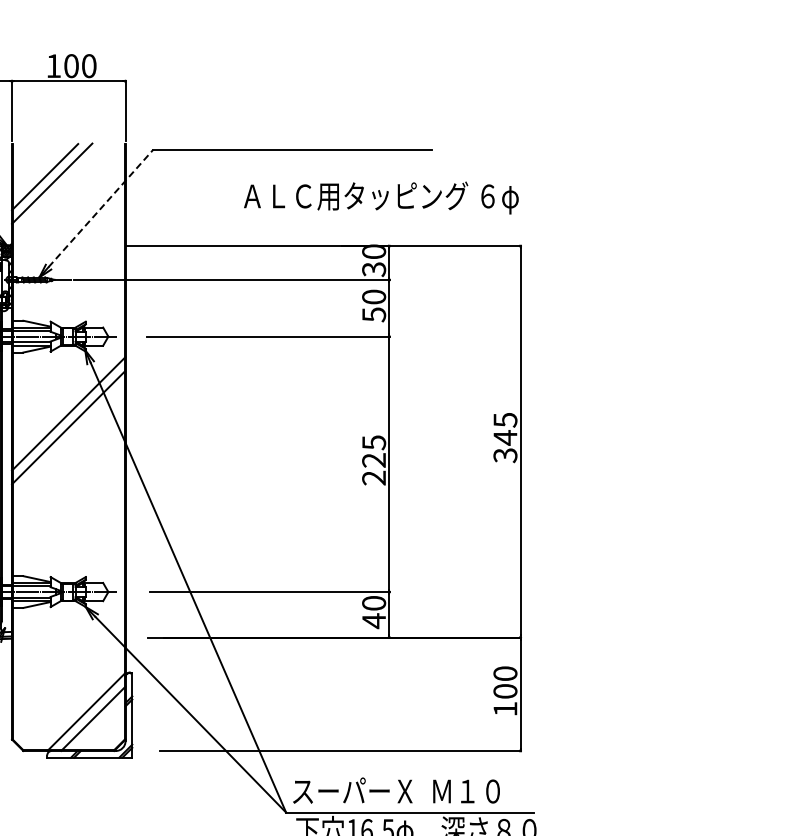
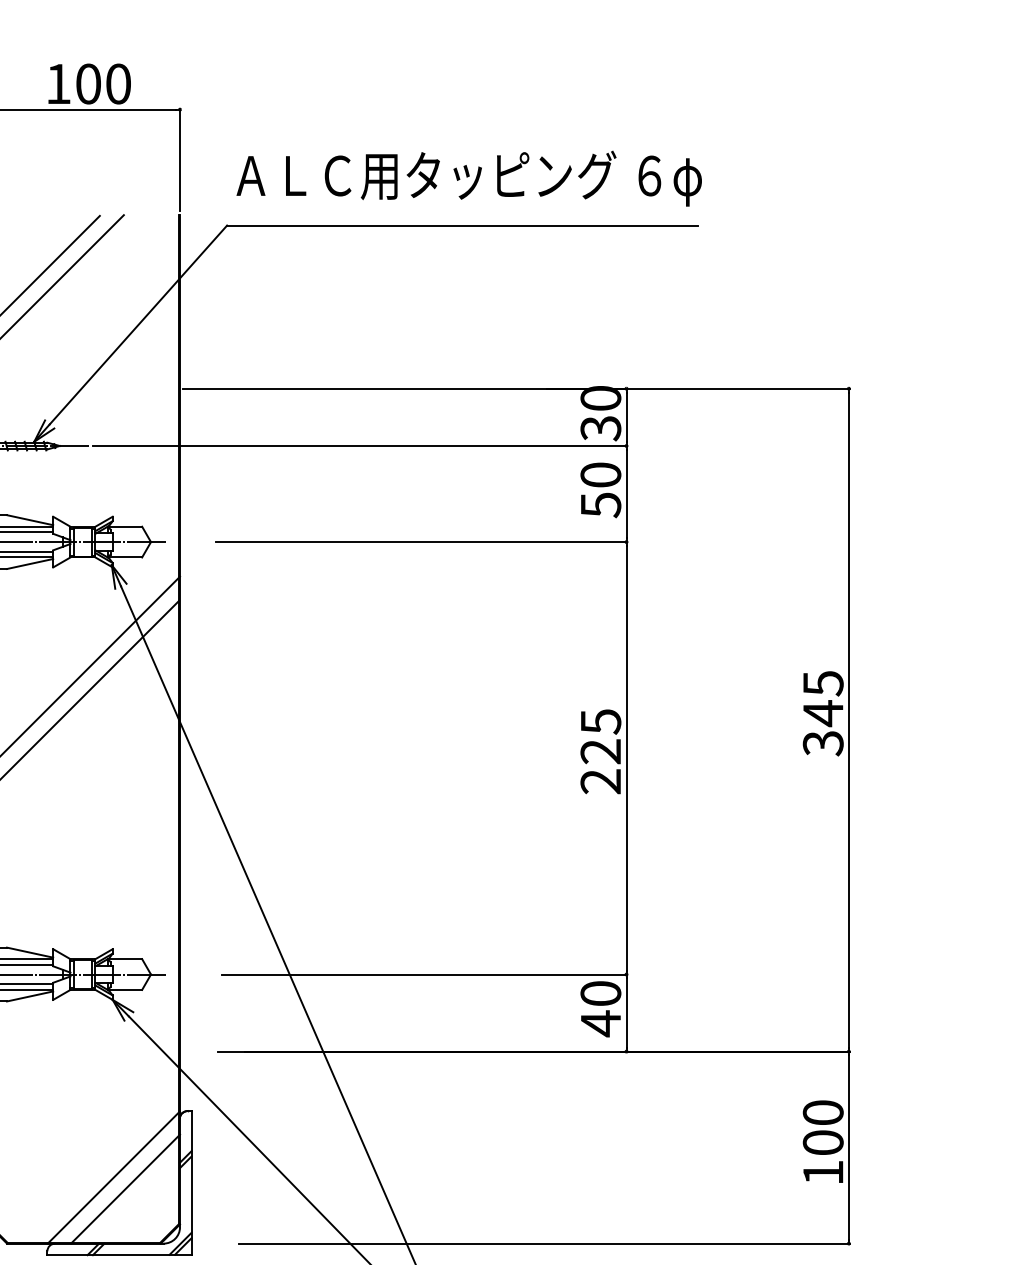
text: (381, 197) -> (469, 177), moved
line: (100, 208) -> (137, 325), dashed -> solid

